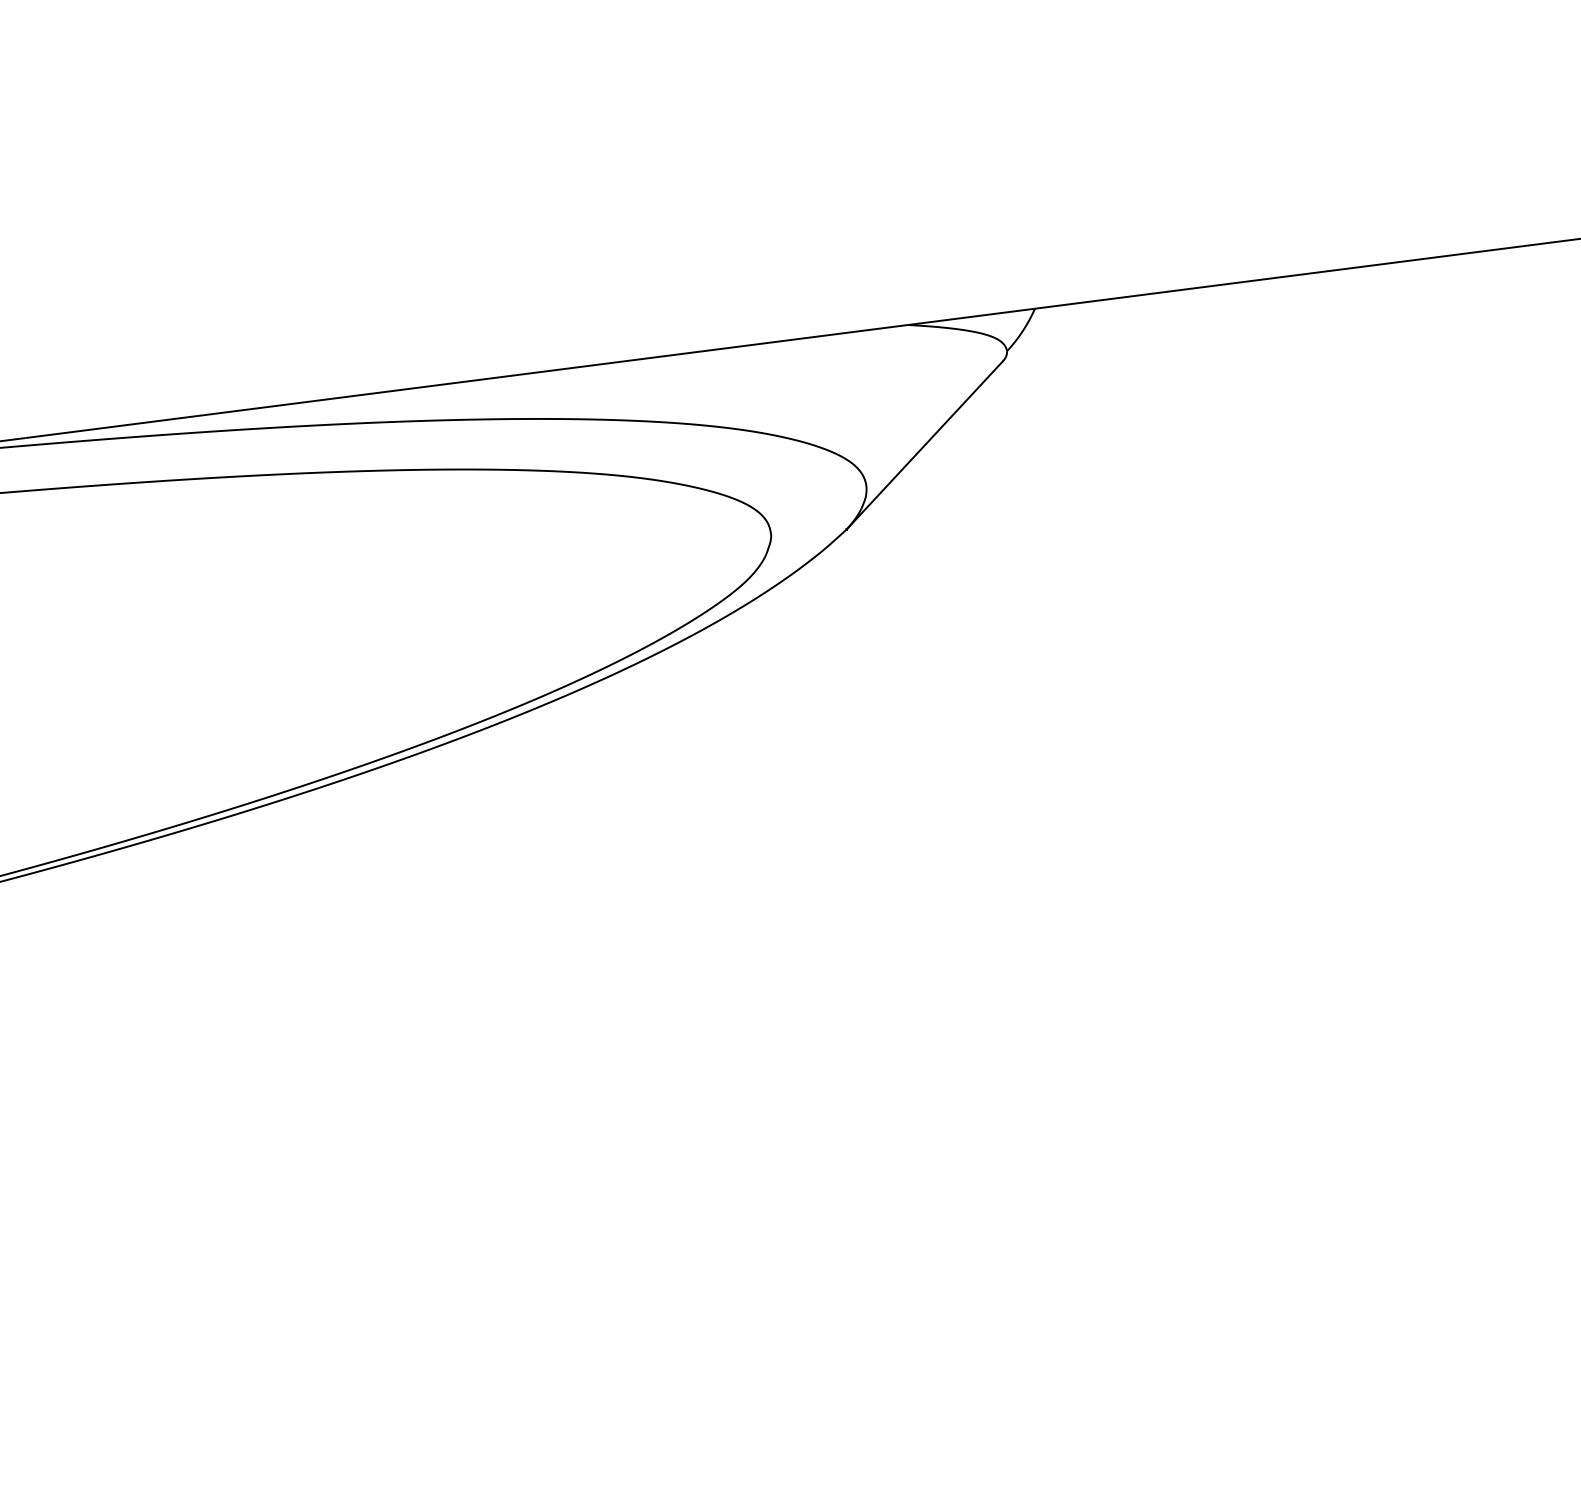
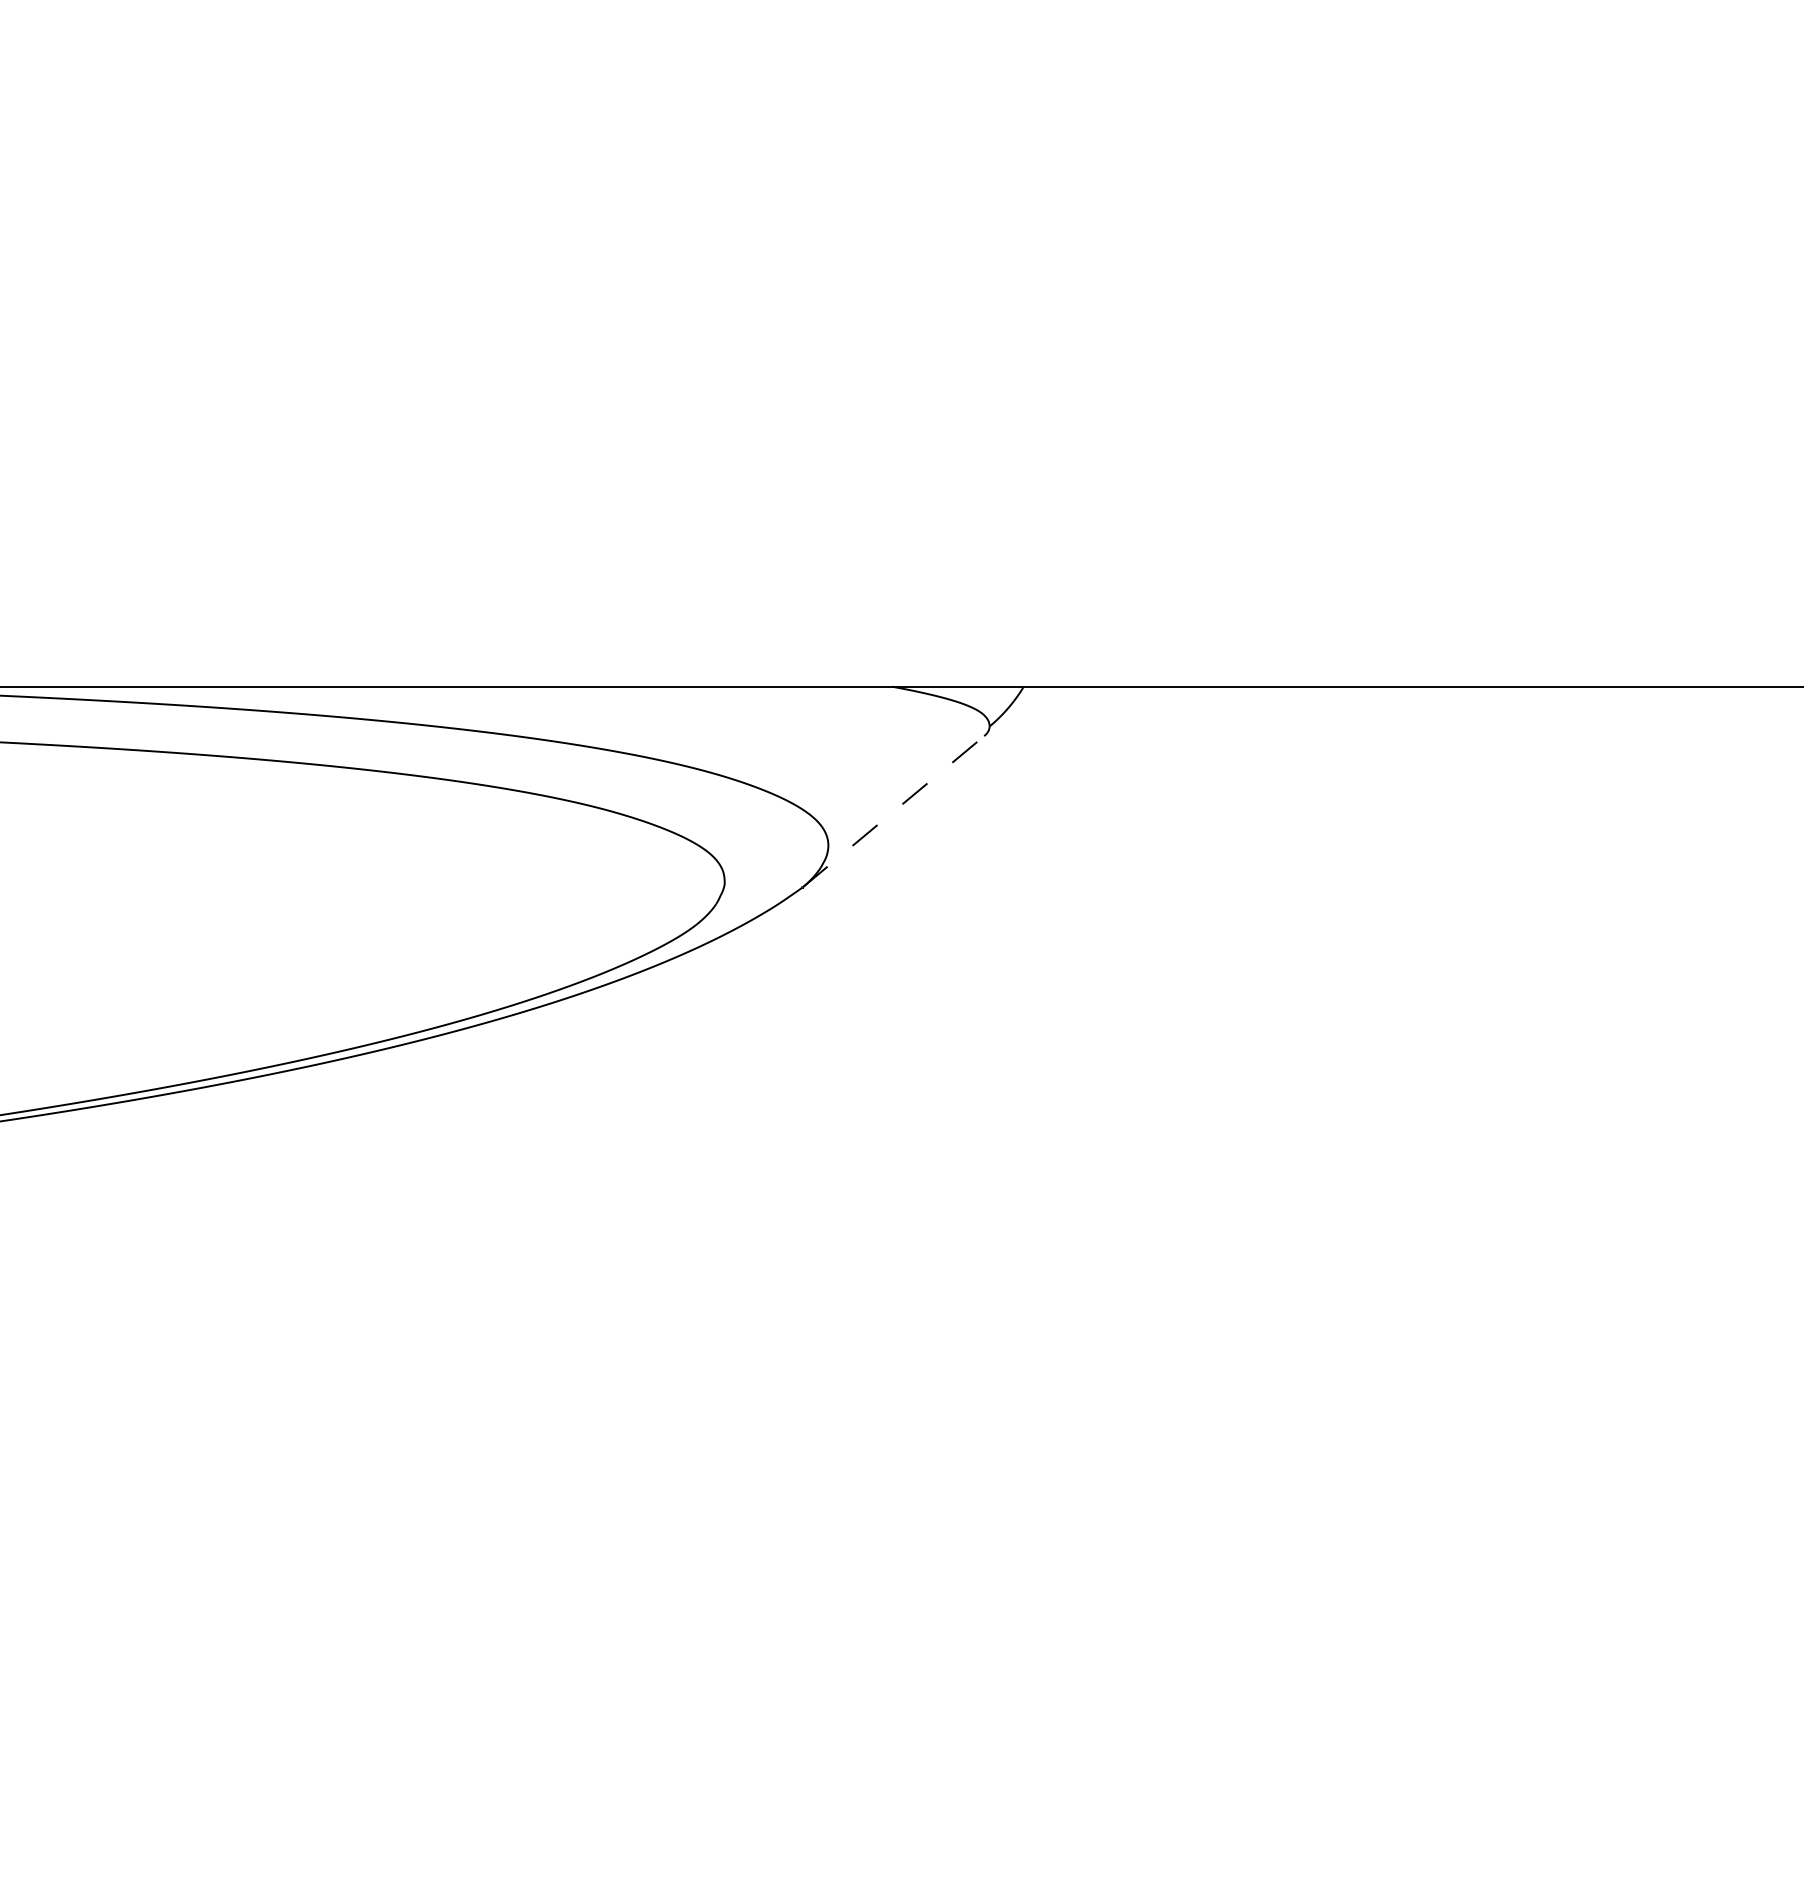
line: (924, 445) -> (893, 811), solid -> dashed

